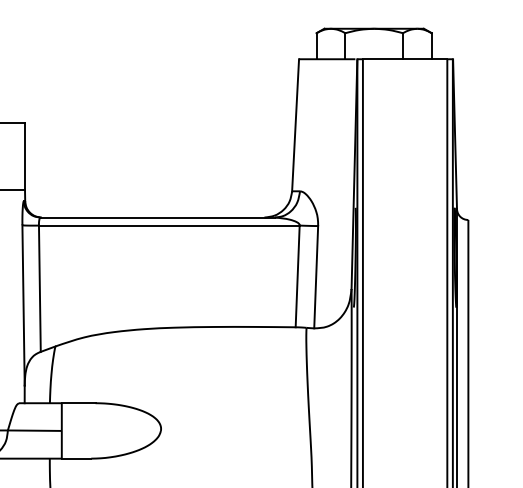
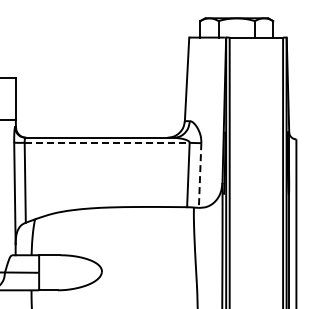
line: (169, 225) -> (107, 142), solid -> dashed
line: (316, 278) -> (200, 176), solid -> dashed

